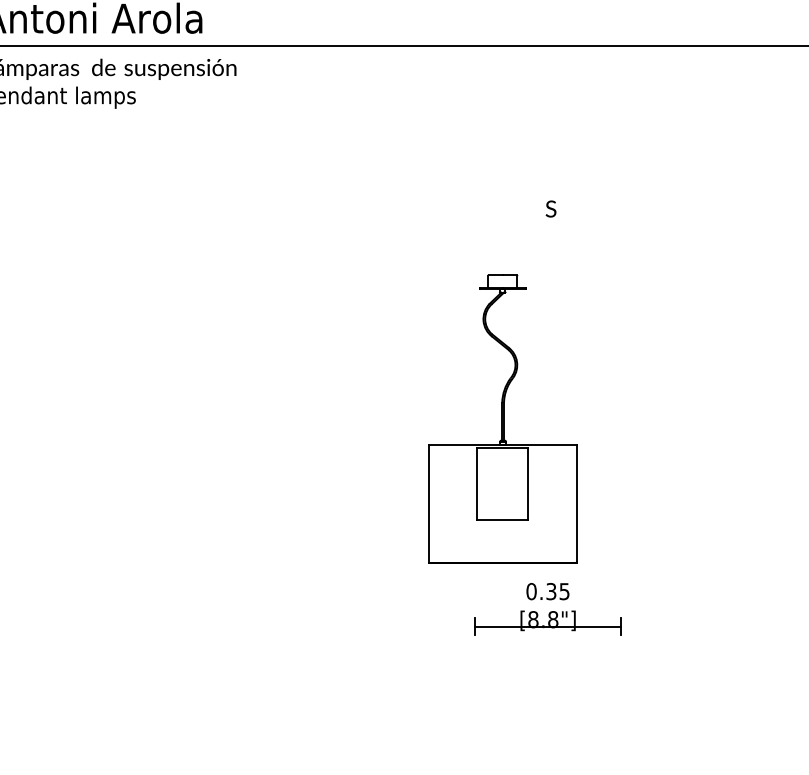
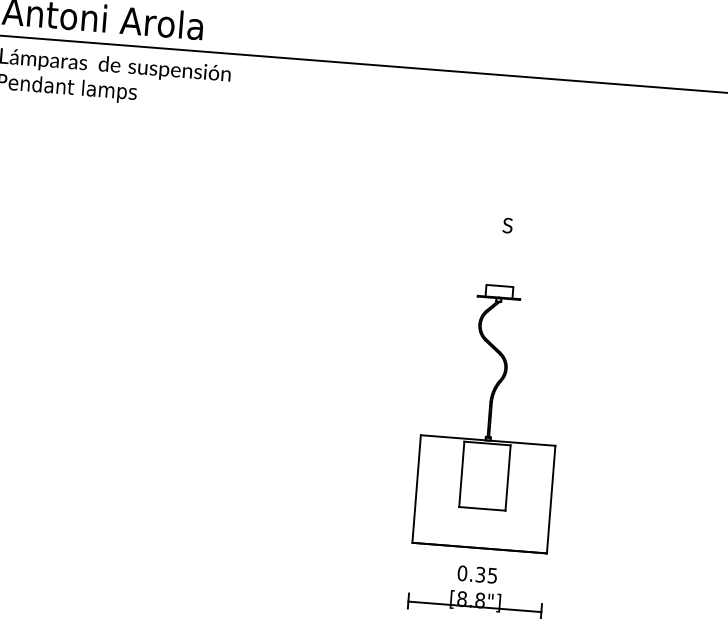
part: (502, 418) -> (489, 416), moved

